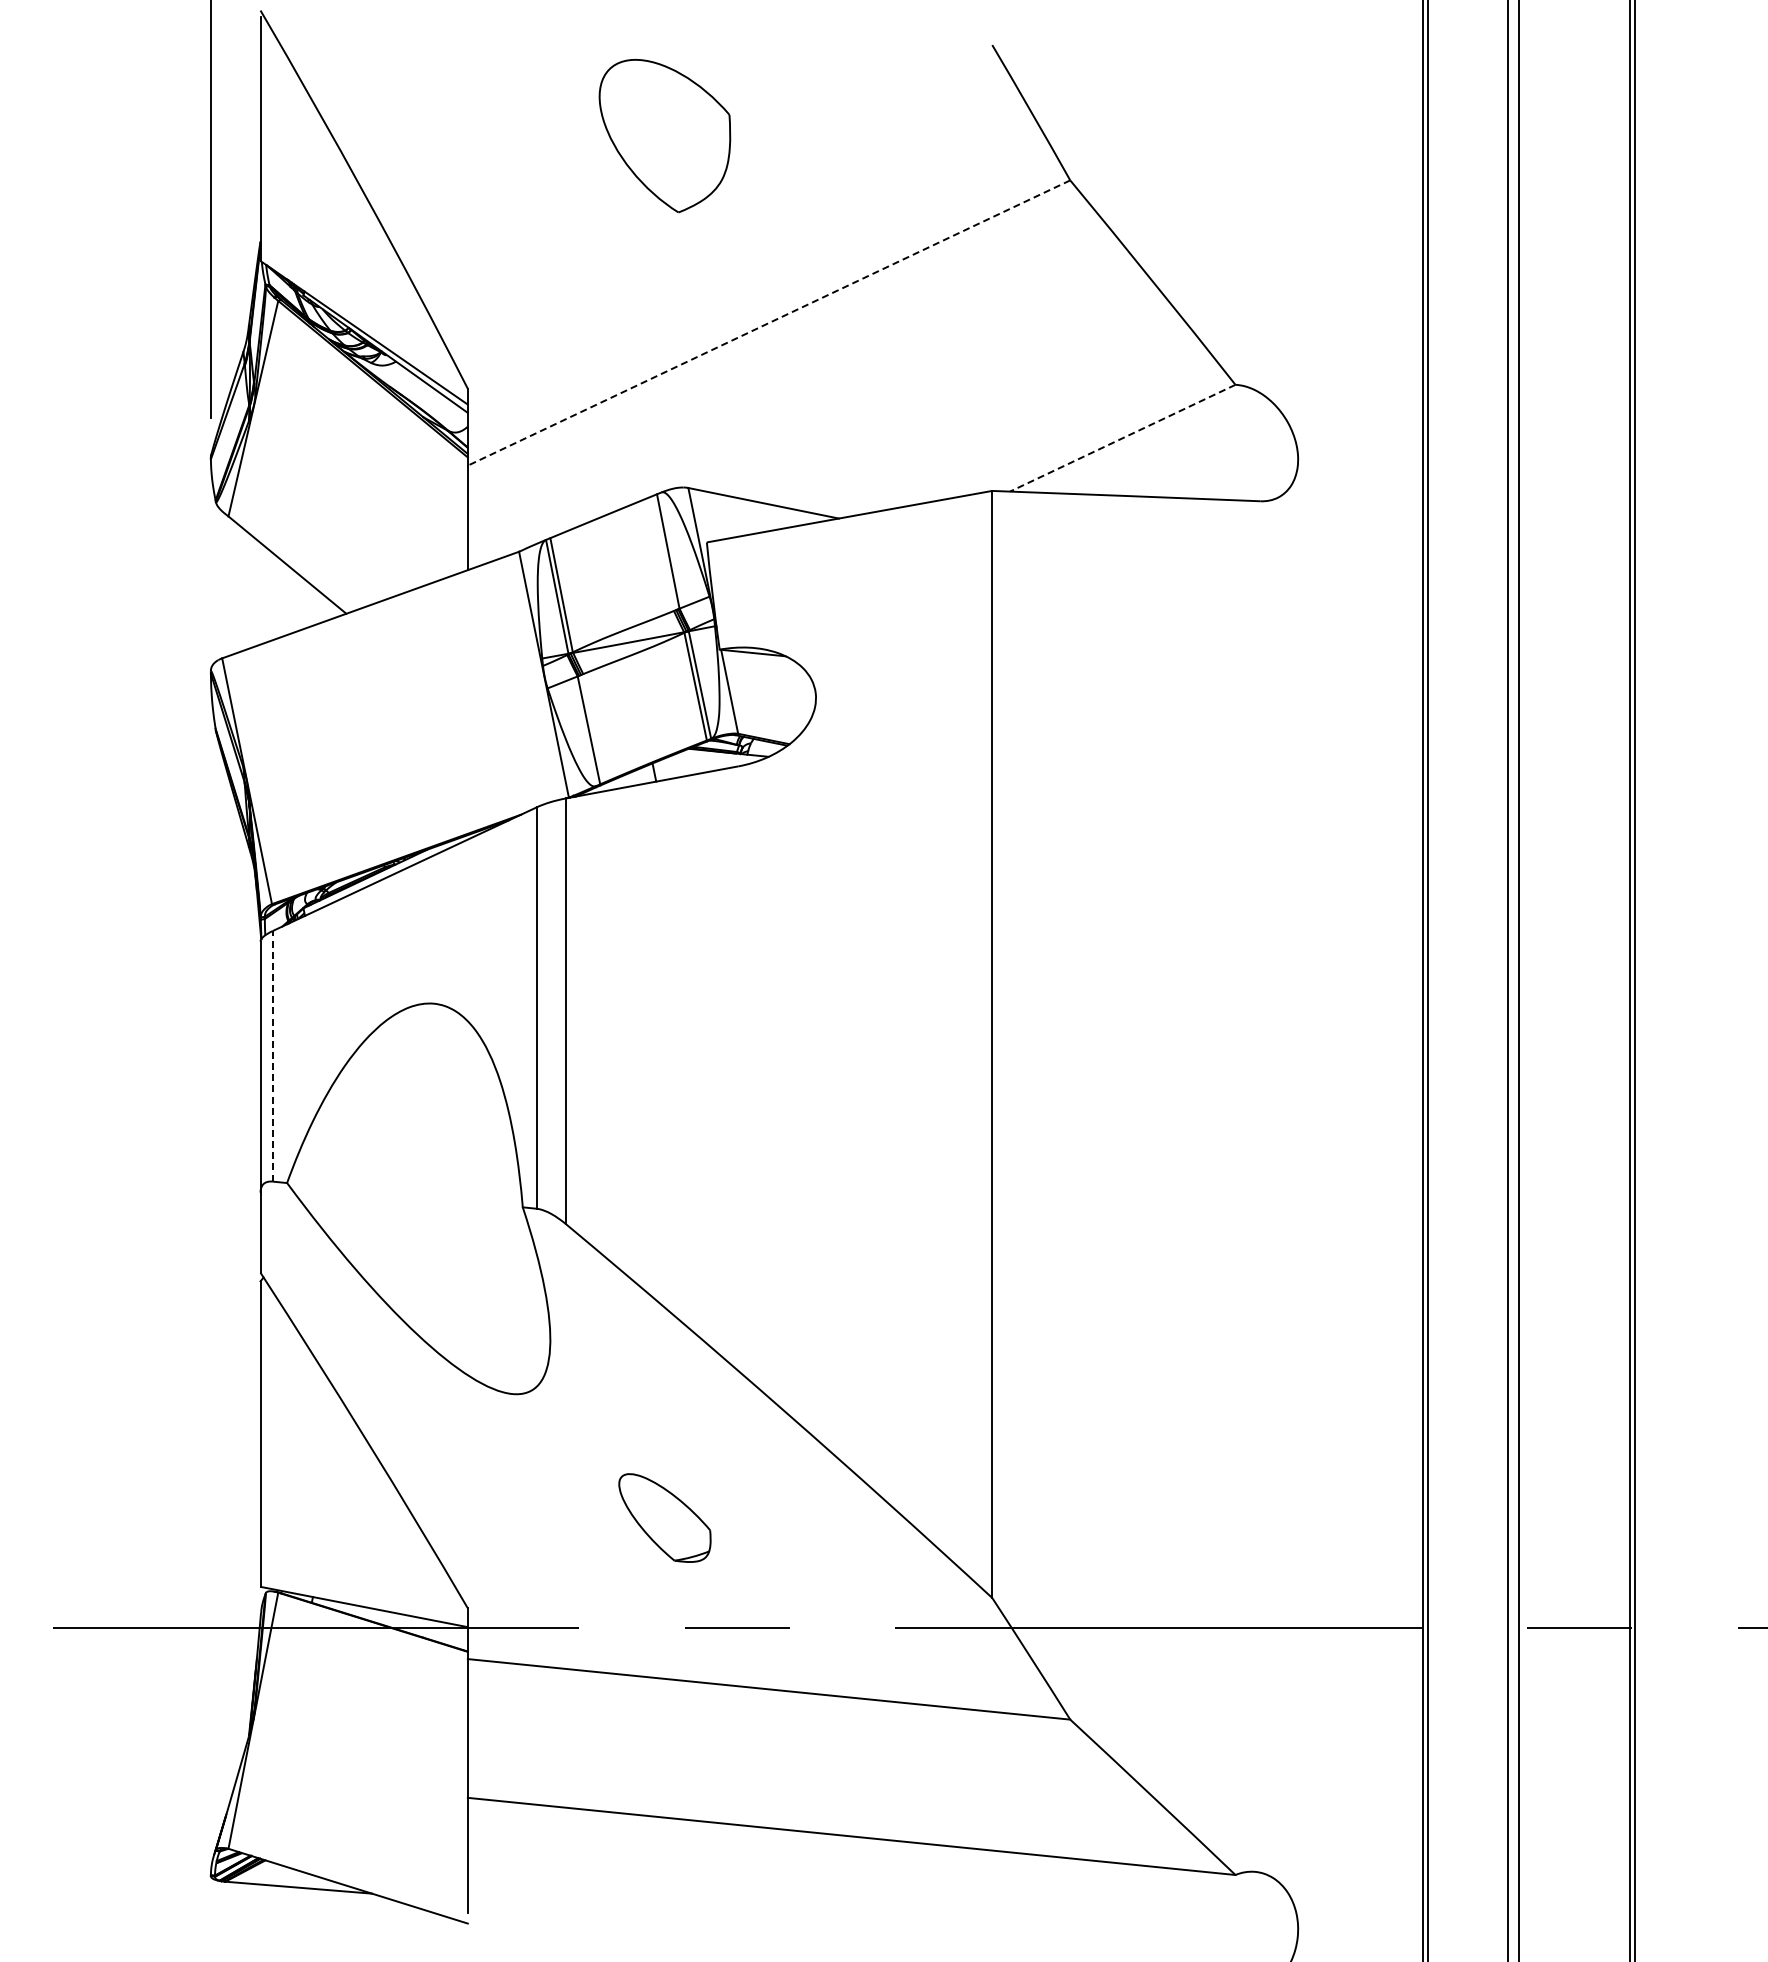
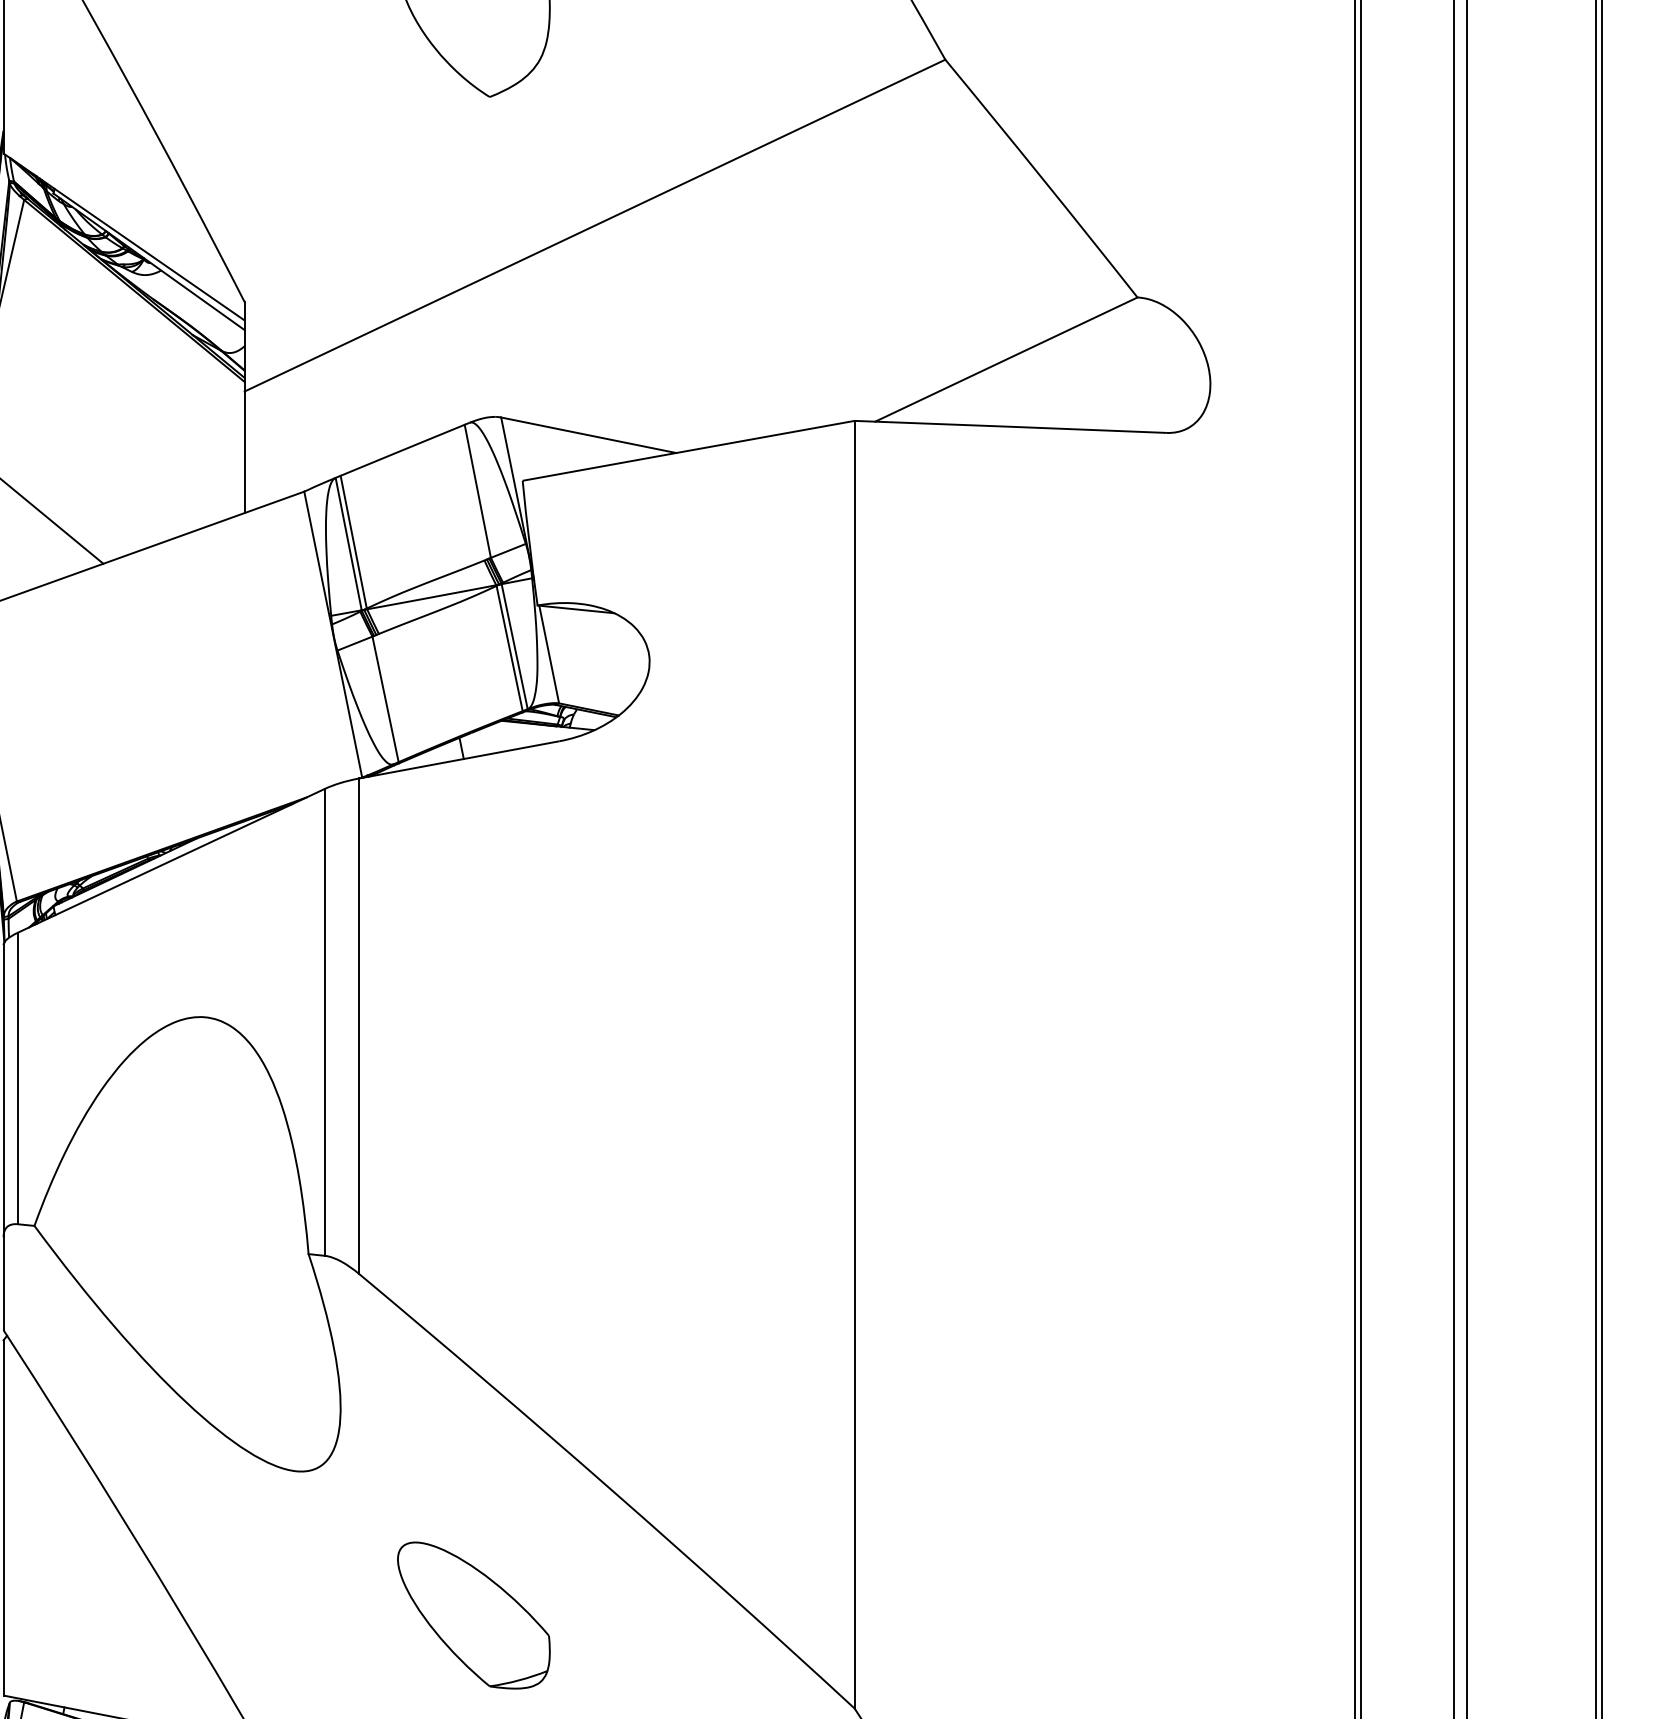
line: (768, 323) -> (594, 226), dashed -> solid
line: (1122, 438) -> (1006, 359), dashed -> solid
line: (272, 1055) -> (17, 1077), dashed -> solid
part: (664, 1517) -> (473, 1614), size x1.43

